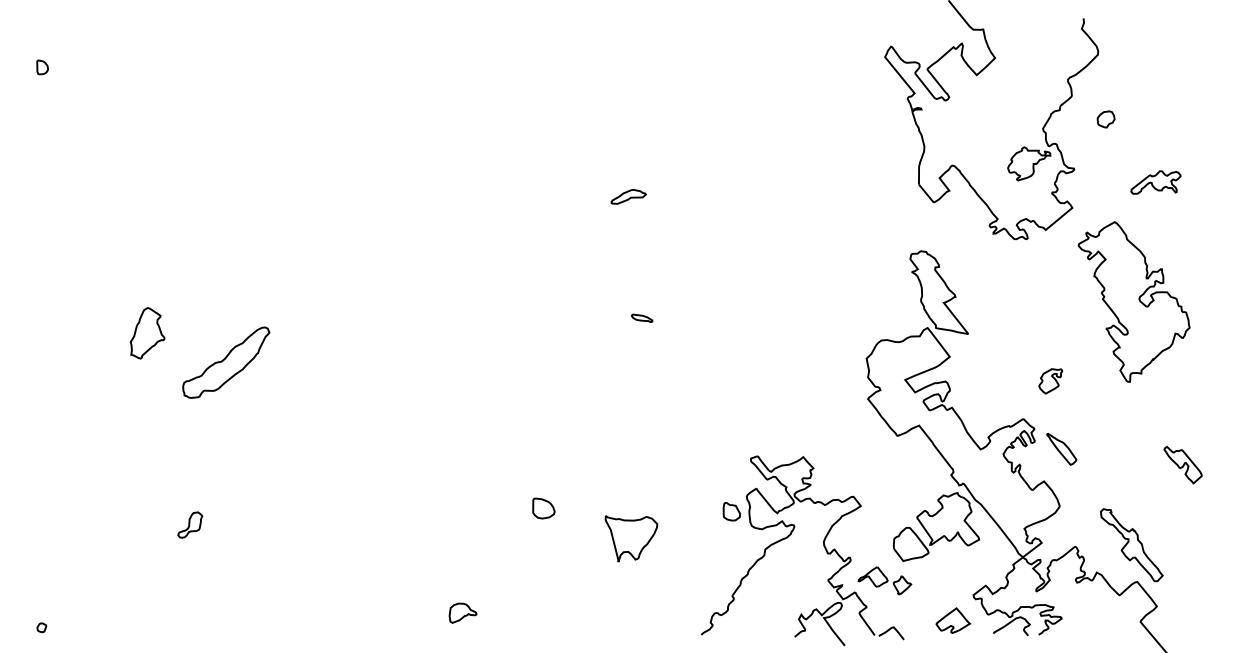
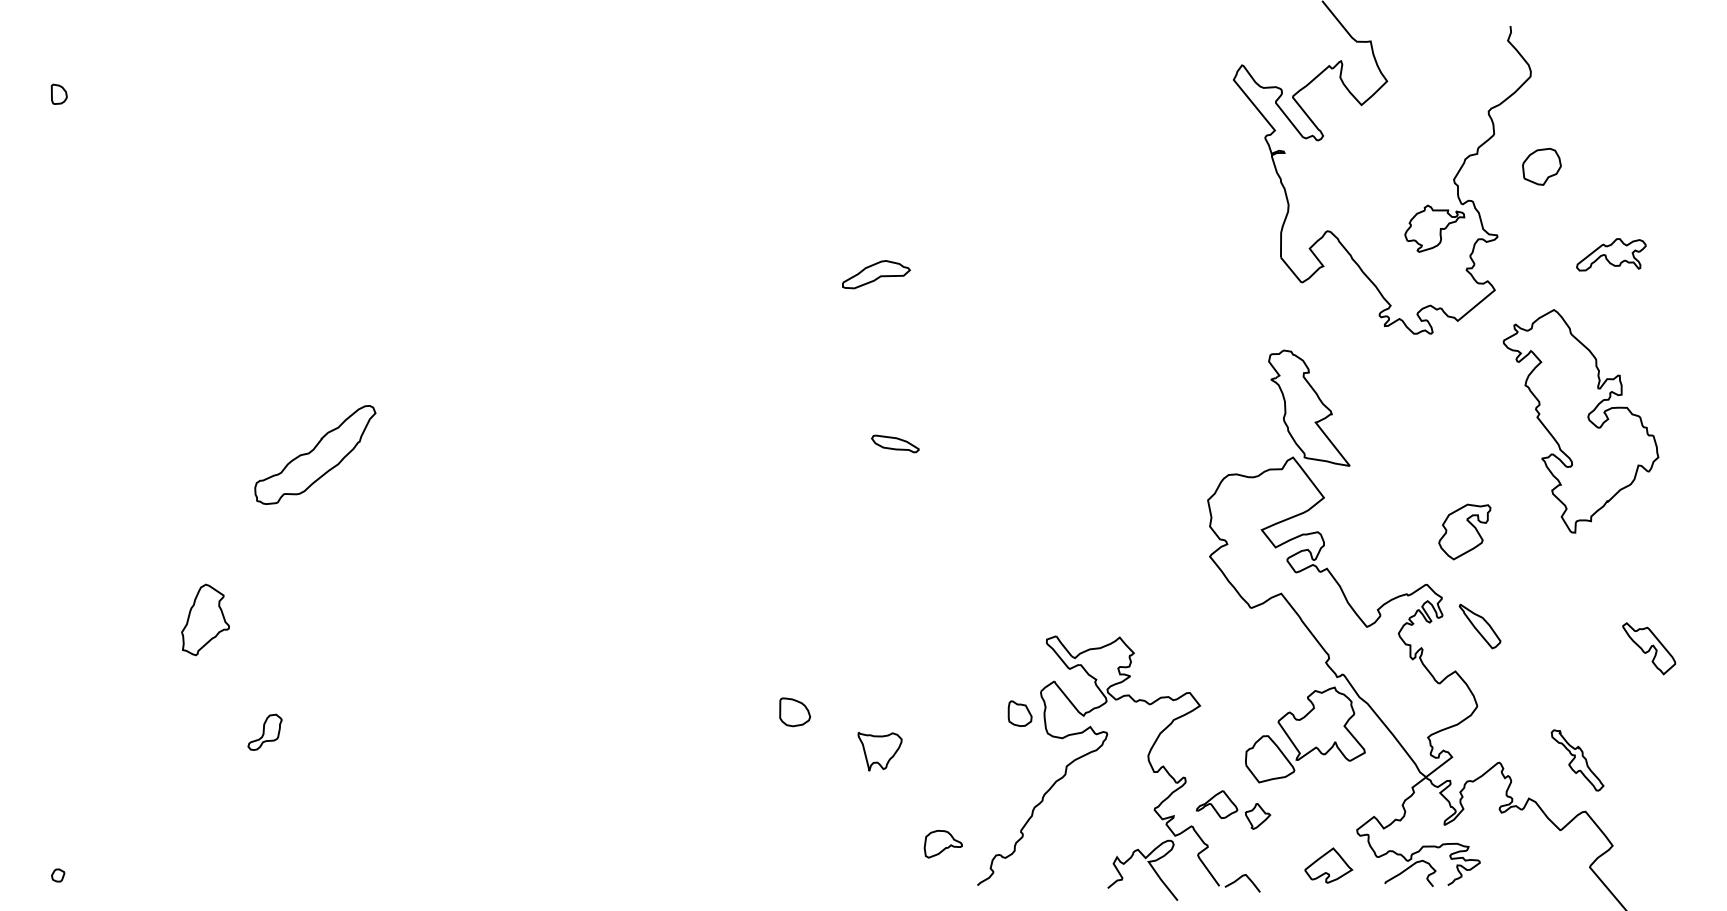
part: (1105, 119) -> (1541, 166), size x1.6
part: (628, 196) -> (876, 274), size x1.4
part: (641, 318) -> (894, 444), size x1.6
part: (147, 332) -> (205, 619), moved
part: (226, 362) -> (315, 454), moved
part: (1050, 381) -> (1464, 531), size x1.6
part: (544, 508) -> (795, 712), moved
part: (630, 538) -> (879, 751), size x0.6
part: (1131, 545) -> (1577, 760), size x0.6
part: (462, 613) -> (942, 844), moved

